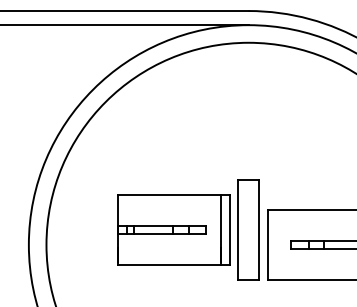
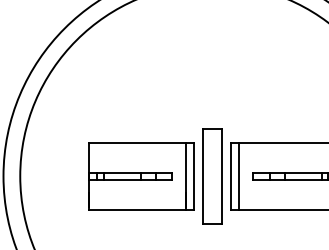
part: (188, 229) -> (155, 175), moved
line: (276, 244) -> (239, 175), added

